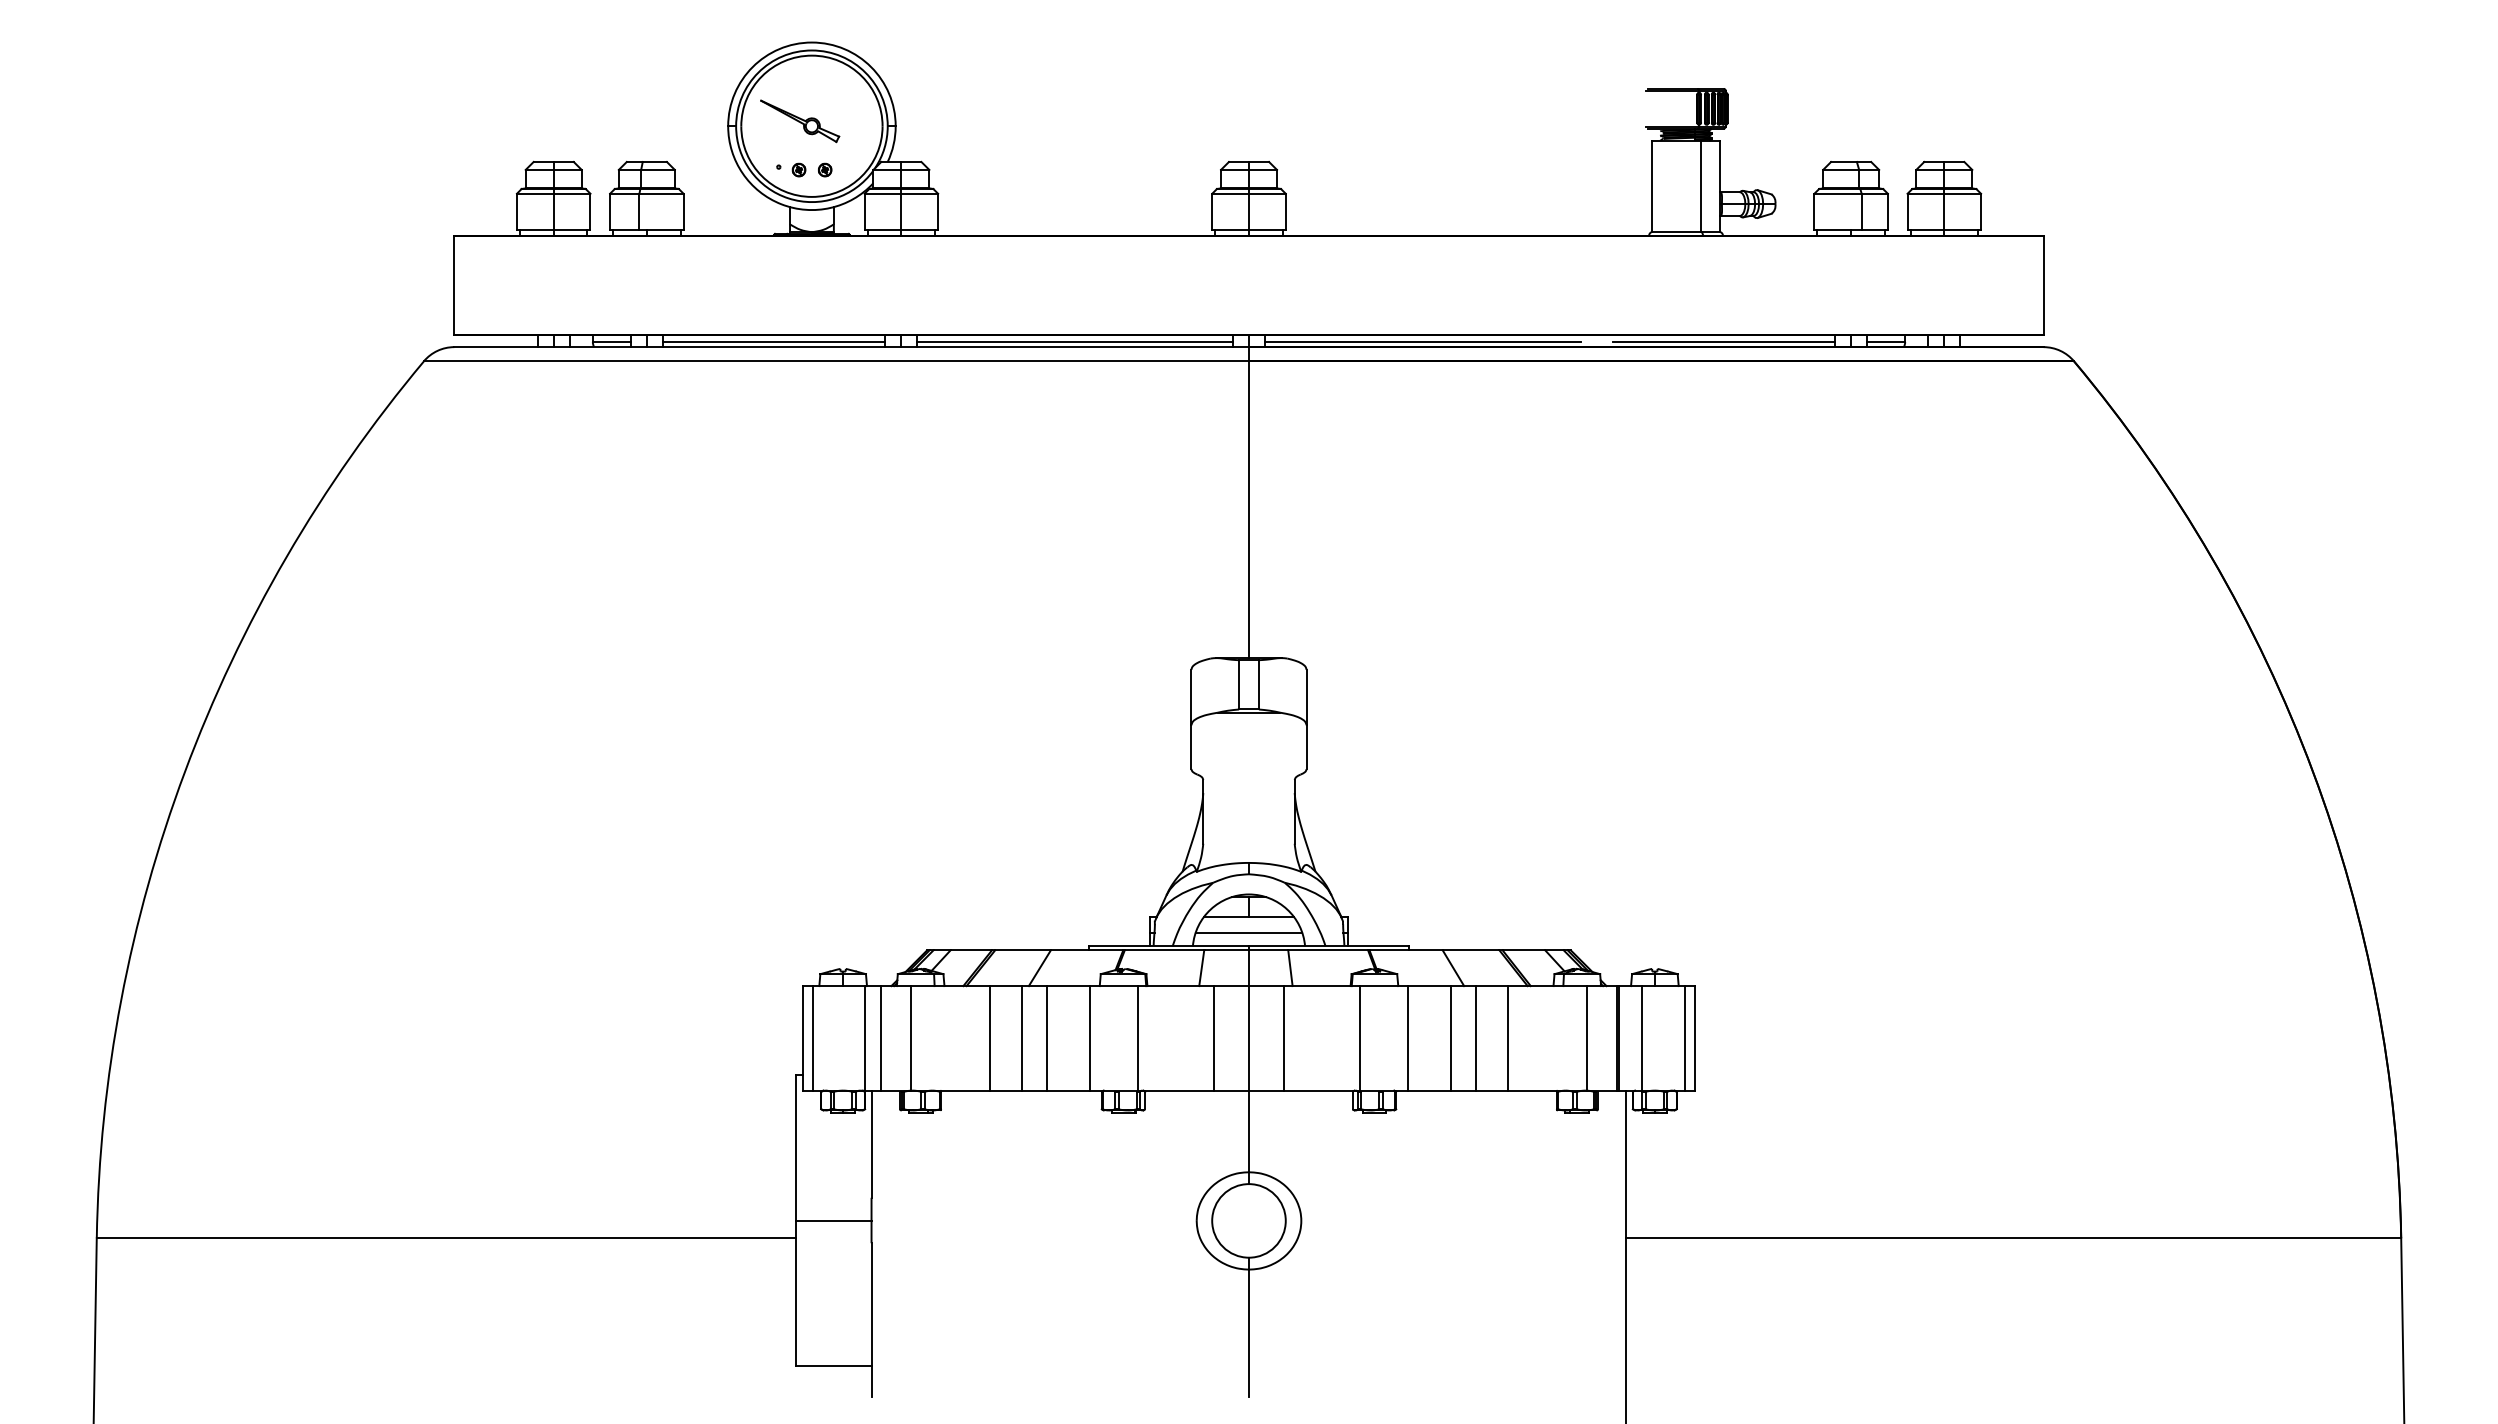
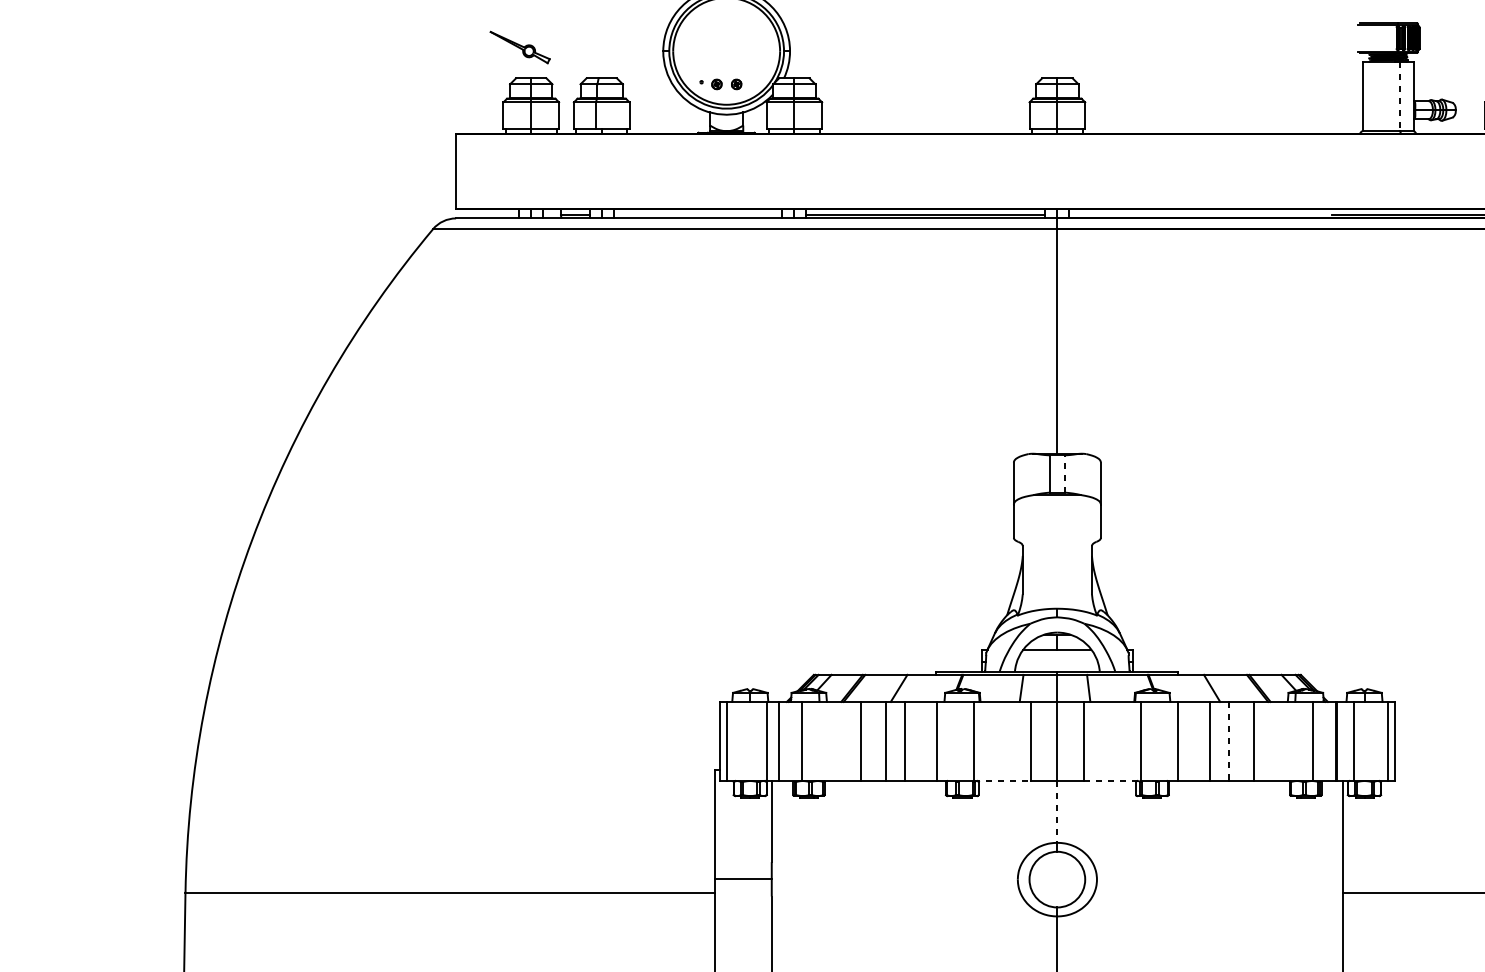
part: (800, 121) -> (520, 47), moved
line: (1701, 186) -> (1399, 96), solid -> dashed
line: (773, 341) -> (697, 214), removed
line: (1422, 341) -> (1188, 214), removed
line: (1258, 684) -> (1064, 473), solid -> dashed
line: (1248, 932) -> (1057, 661), removed
line: (1475, 1038) -> (1228, 741), solid -> dashed
line: (1176, 1090) -> (1002, 780), solid -> dashed
line: (1321, 1090) -> (1112, 780), solid -> dashed
line: (1248, 1131) -> (1057, 811), solid -> dashed

